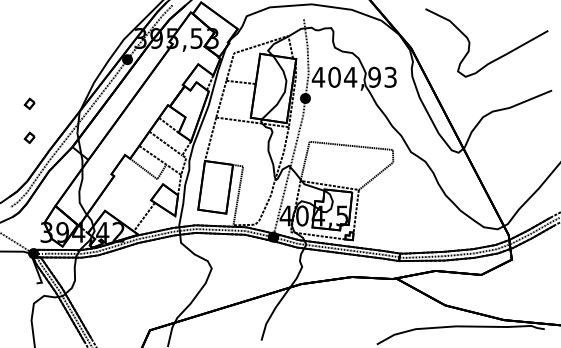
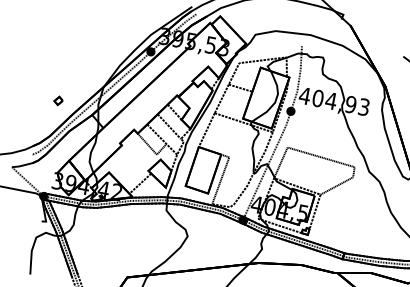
part: (29, 103) -> (63, 72), removed

